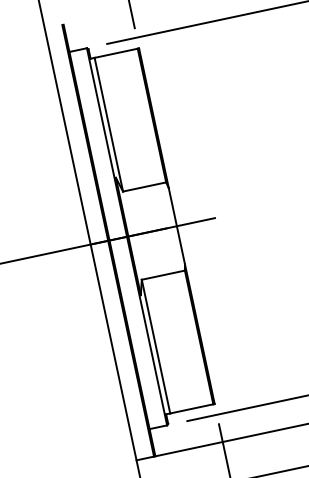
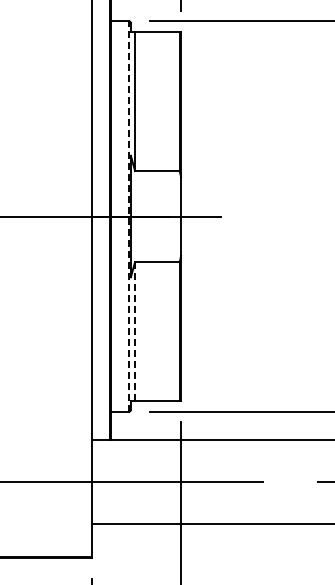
line: (127, 236) -> (129, 216), solid -> dashed
line: (156, 346) -> (135, 331), solid -> dashed

